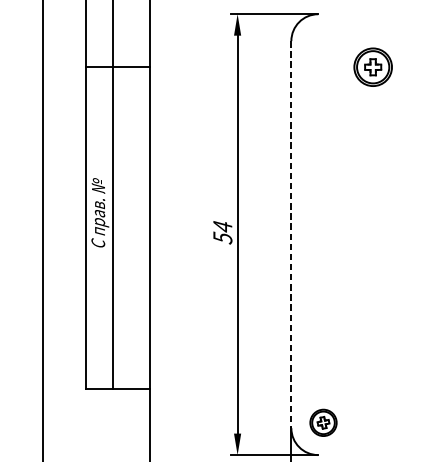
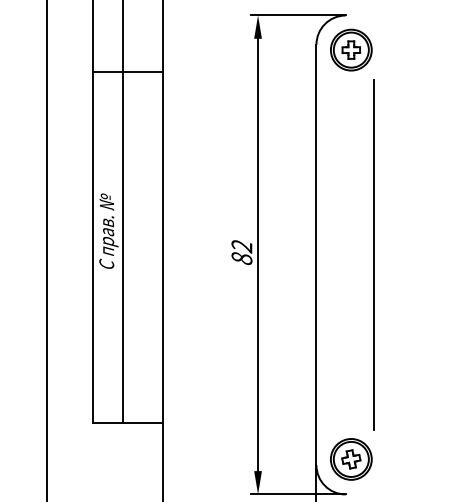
part: (373, 66) -> (351, 49), moved
text: (222, 232) -> (241, 252), 54 -> 82
line: (343, 234) -> (373, 254), added
line: (291, 235) -> (316, 255), dashed -> solid
part: (323, 422) -> (351, 459), size x1.43

